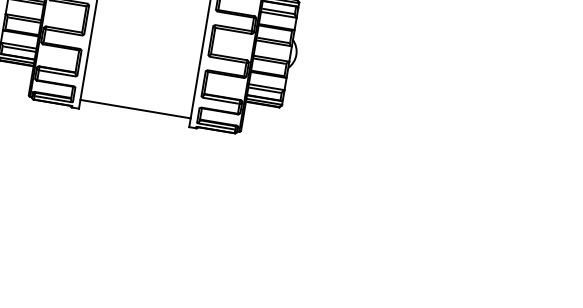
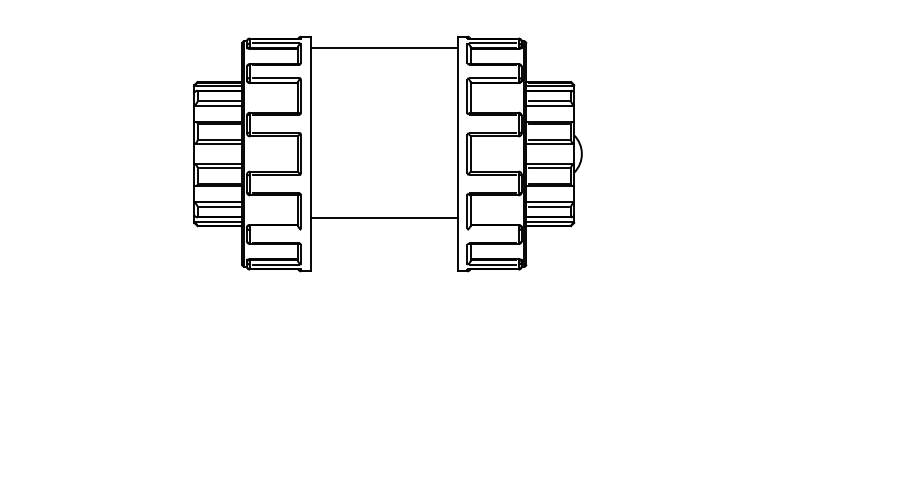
line: (57, 73) -> (275, 230), removed
line: (220, 100) -> (492, 230), removed
line: (135, 109) -> (384, 217), moved

